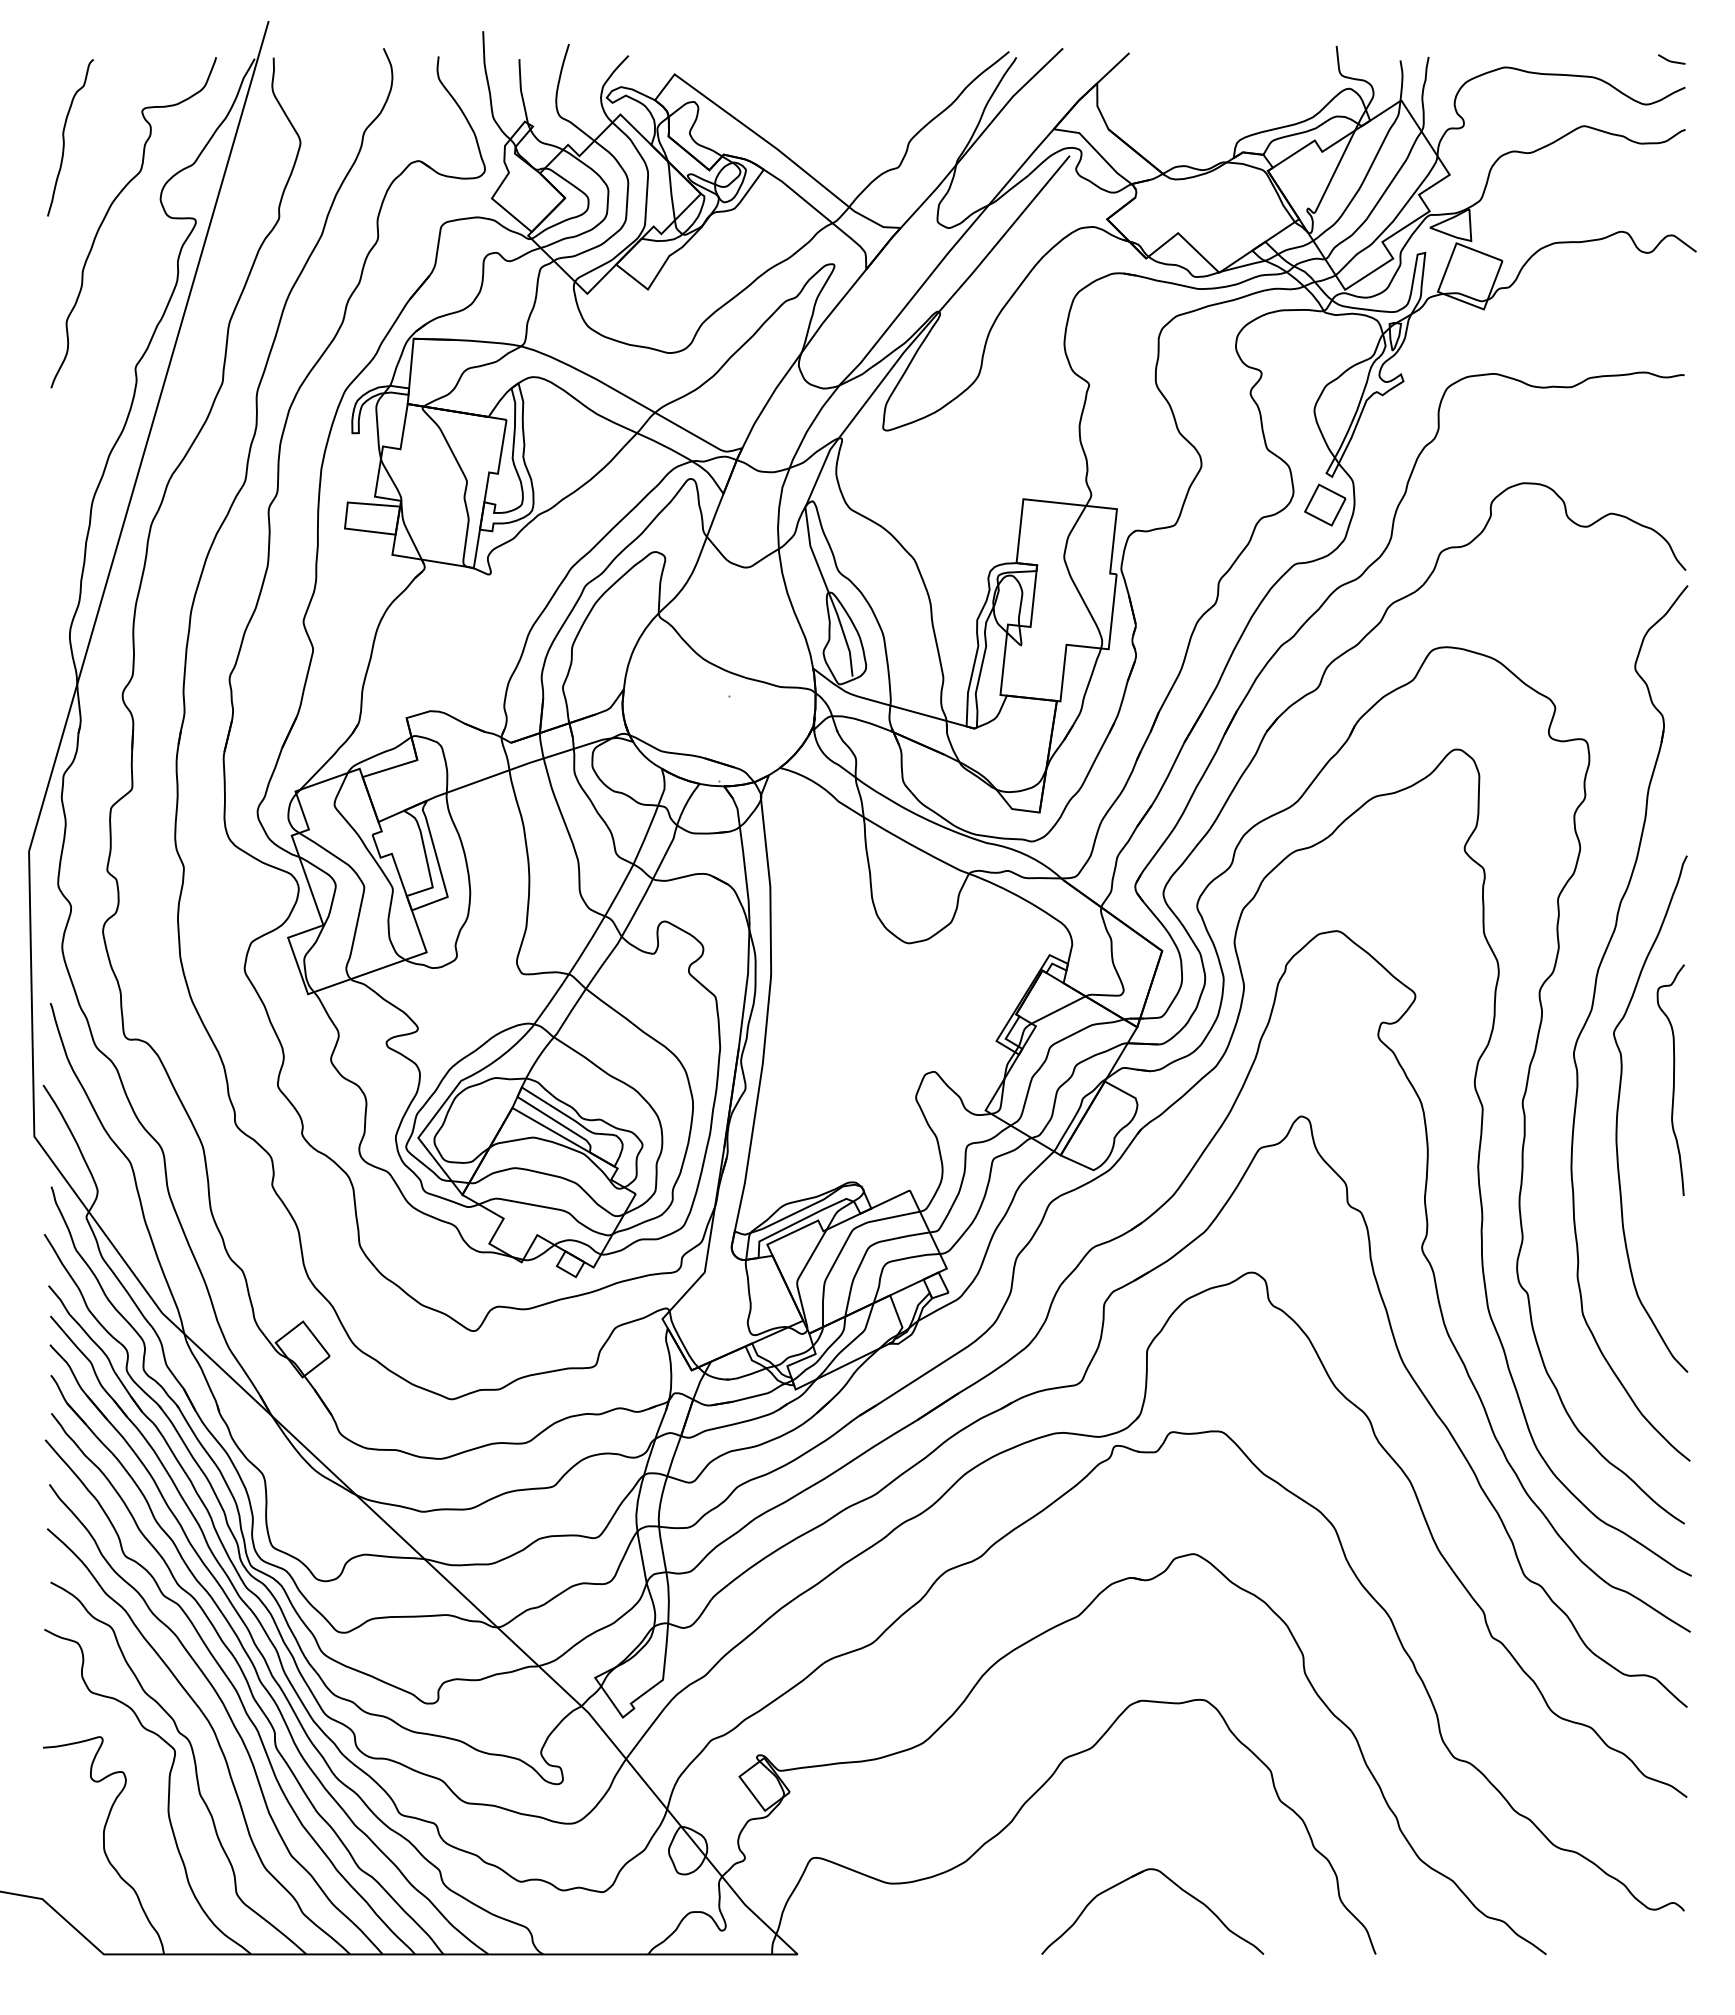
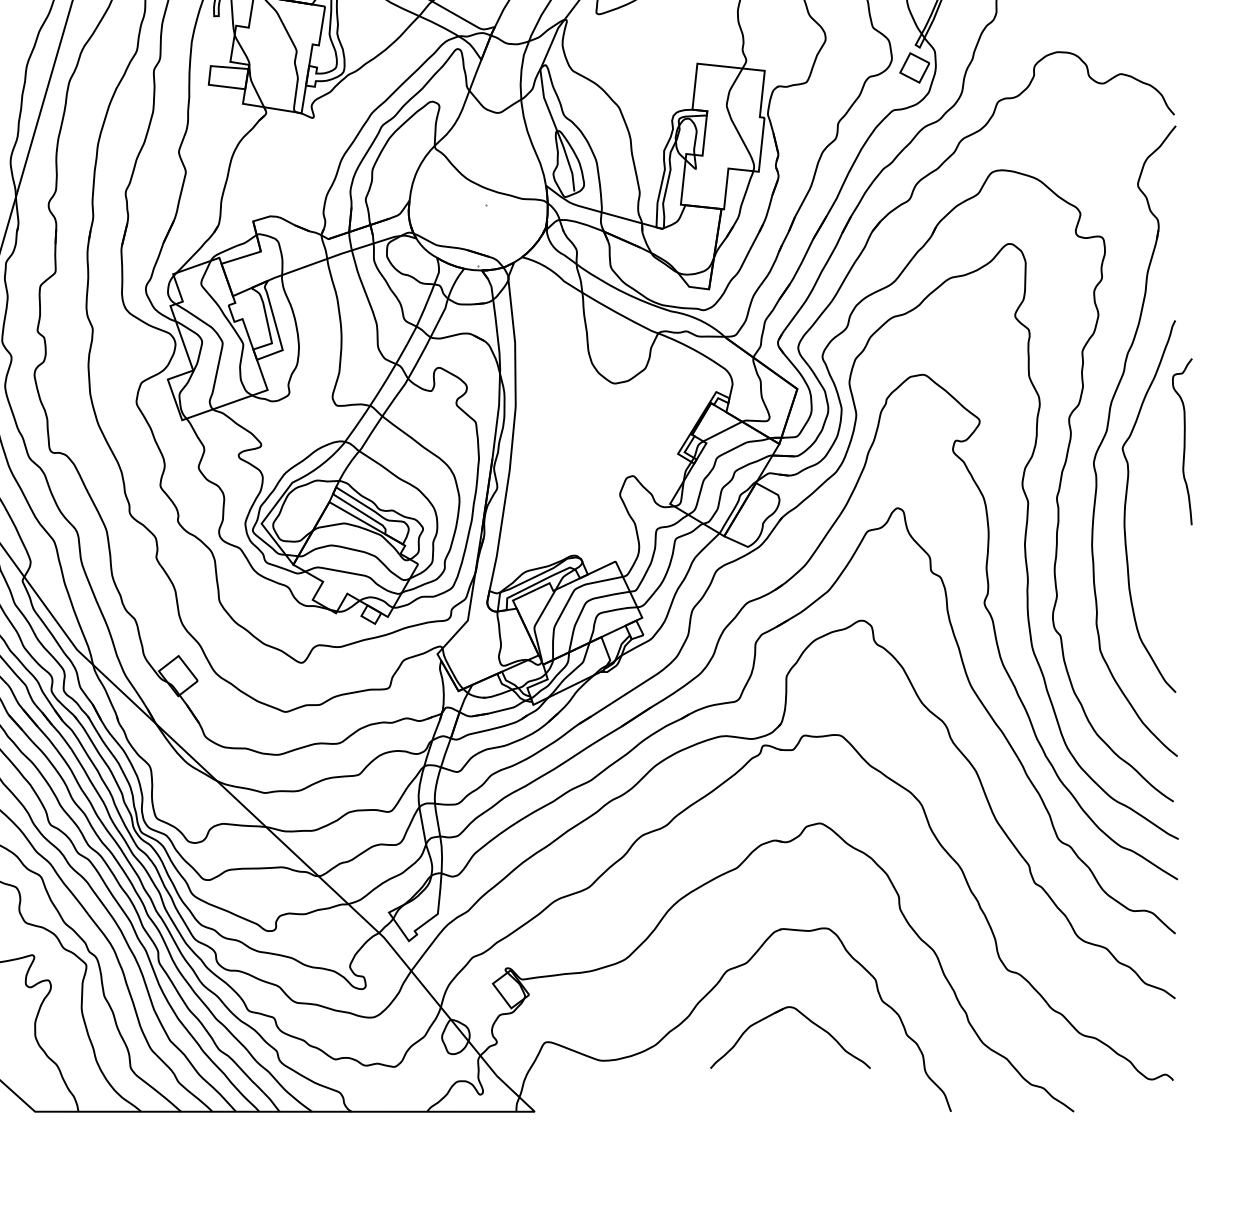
curve: (1673, 1079) -> (1184, 441), moved
part: (1176, 1886) -> (807, 1019), moved

